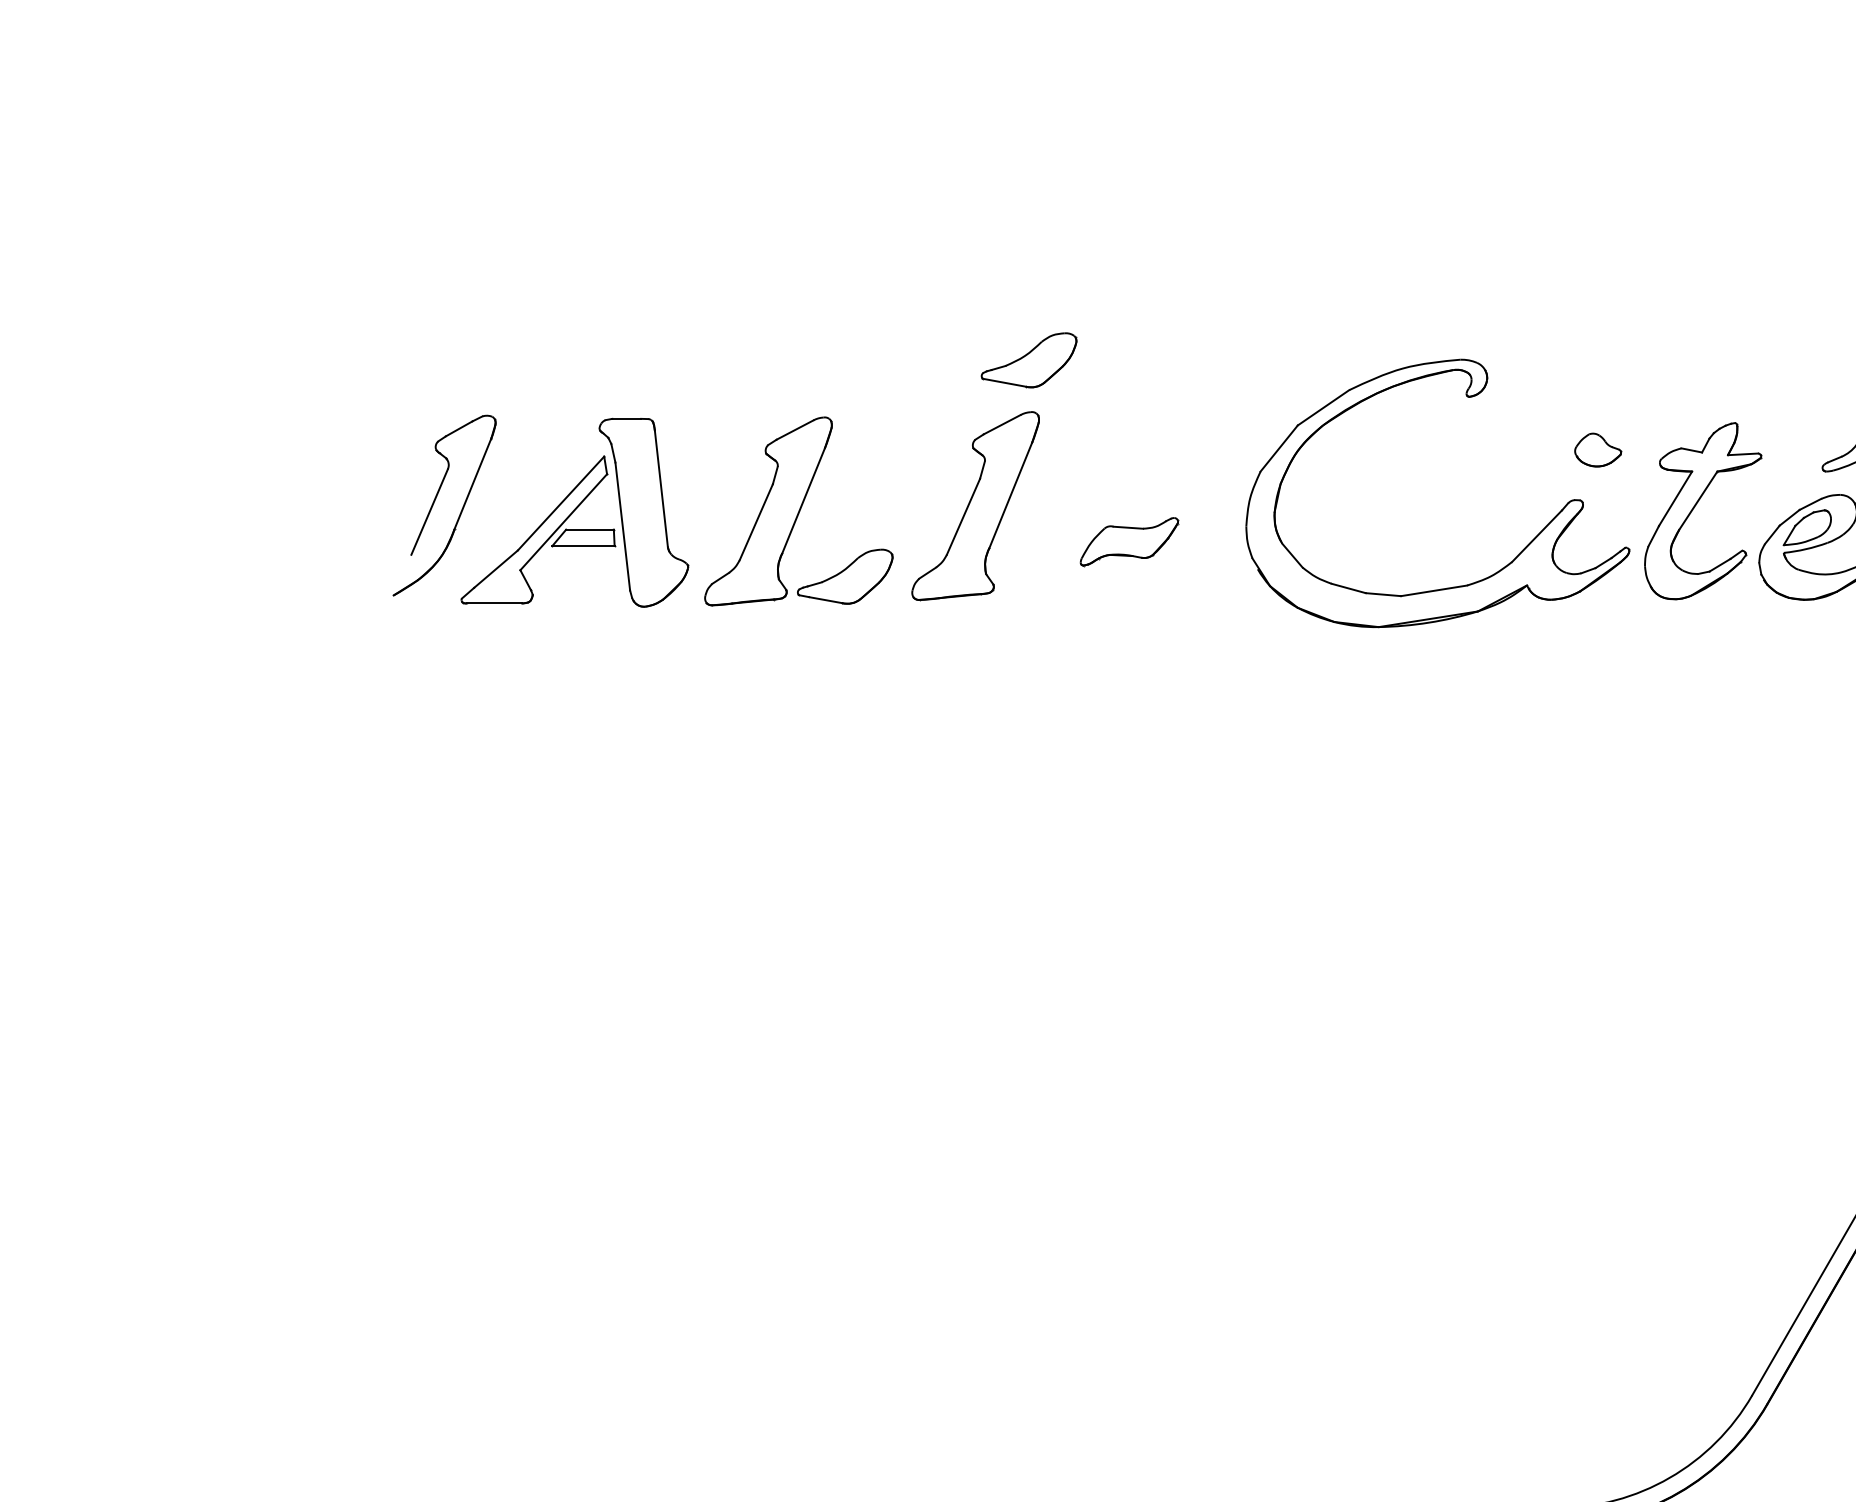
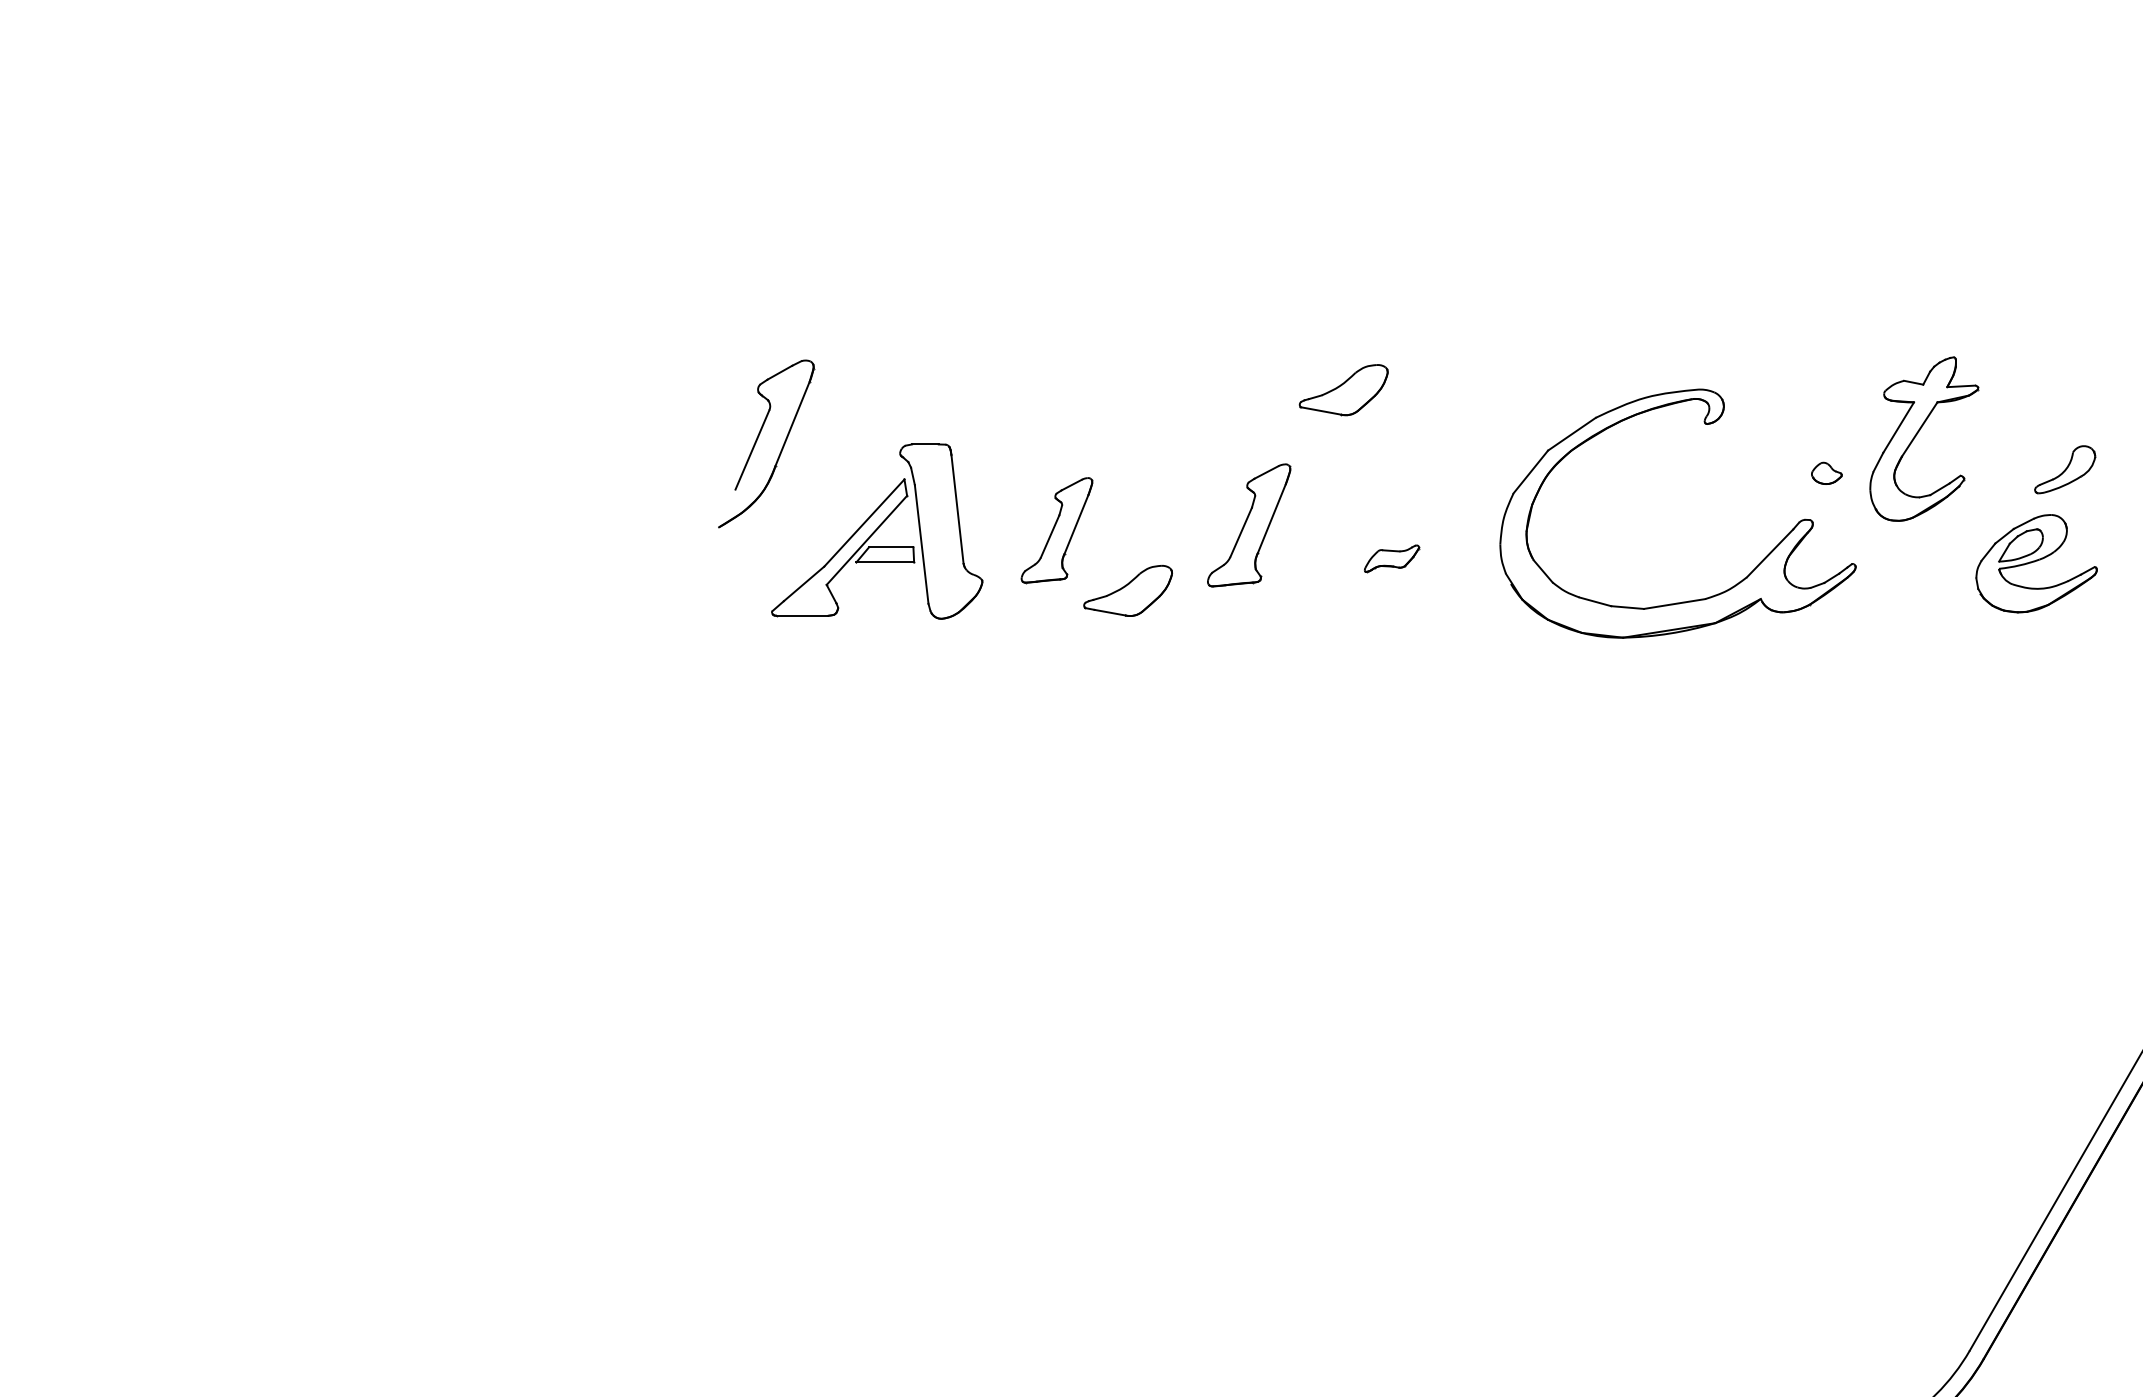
part: (1028, 360) -> (1343, 390), moved
part: (1597, 450) -> (1826, 473), size x0.7
part: (435, 502) -> (757, 441), moved
part: (1696, 505) -> (1918, 433), moved
part: (974, 506) -> (1248, 525), size x0.7
part: (768, 511) -> (1056, 530), size x0.6
part: (1129, 541) -> (1391, 558), size x0.6

